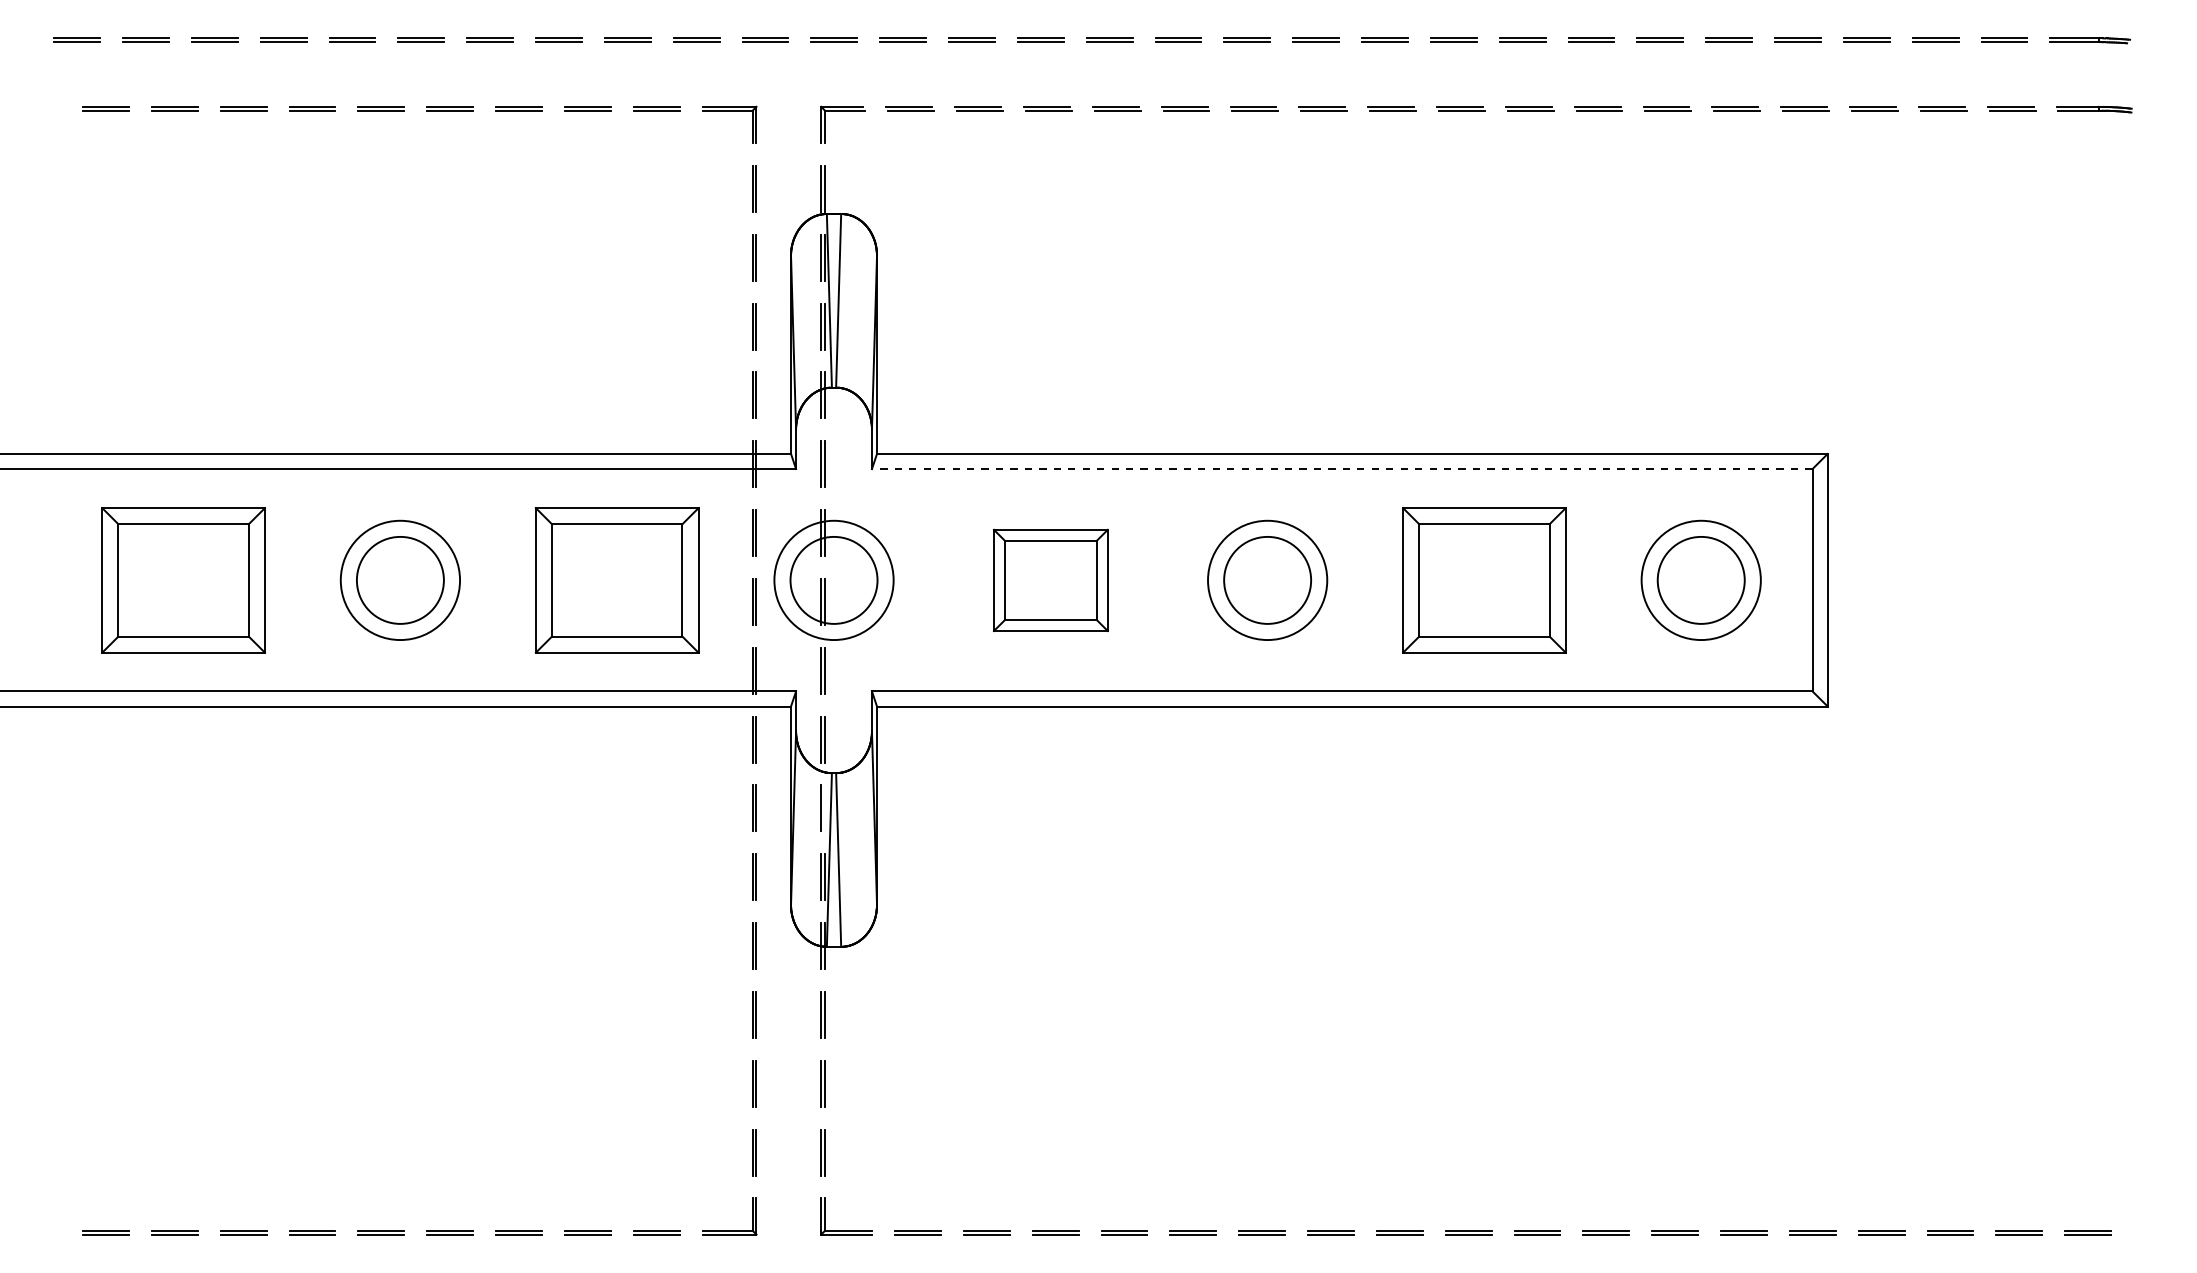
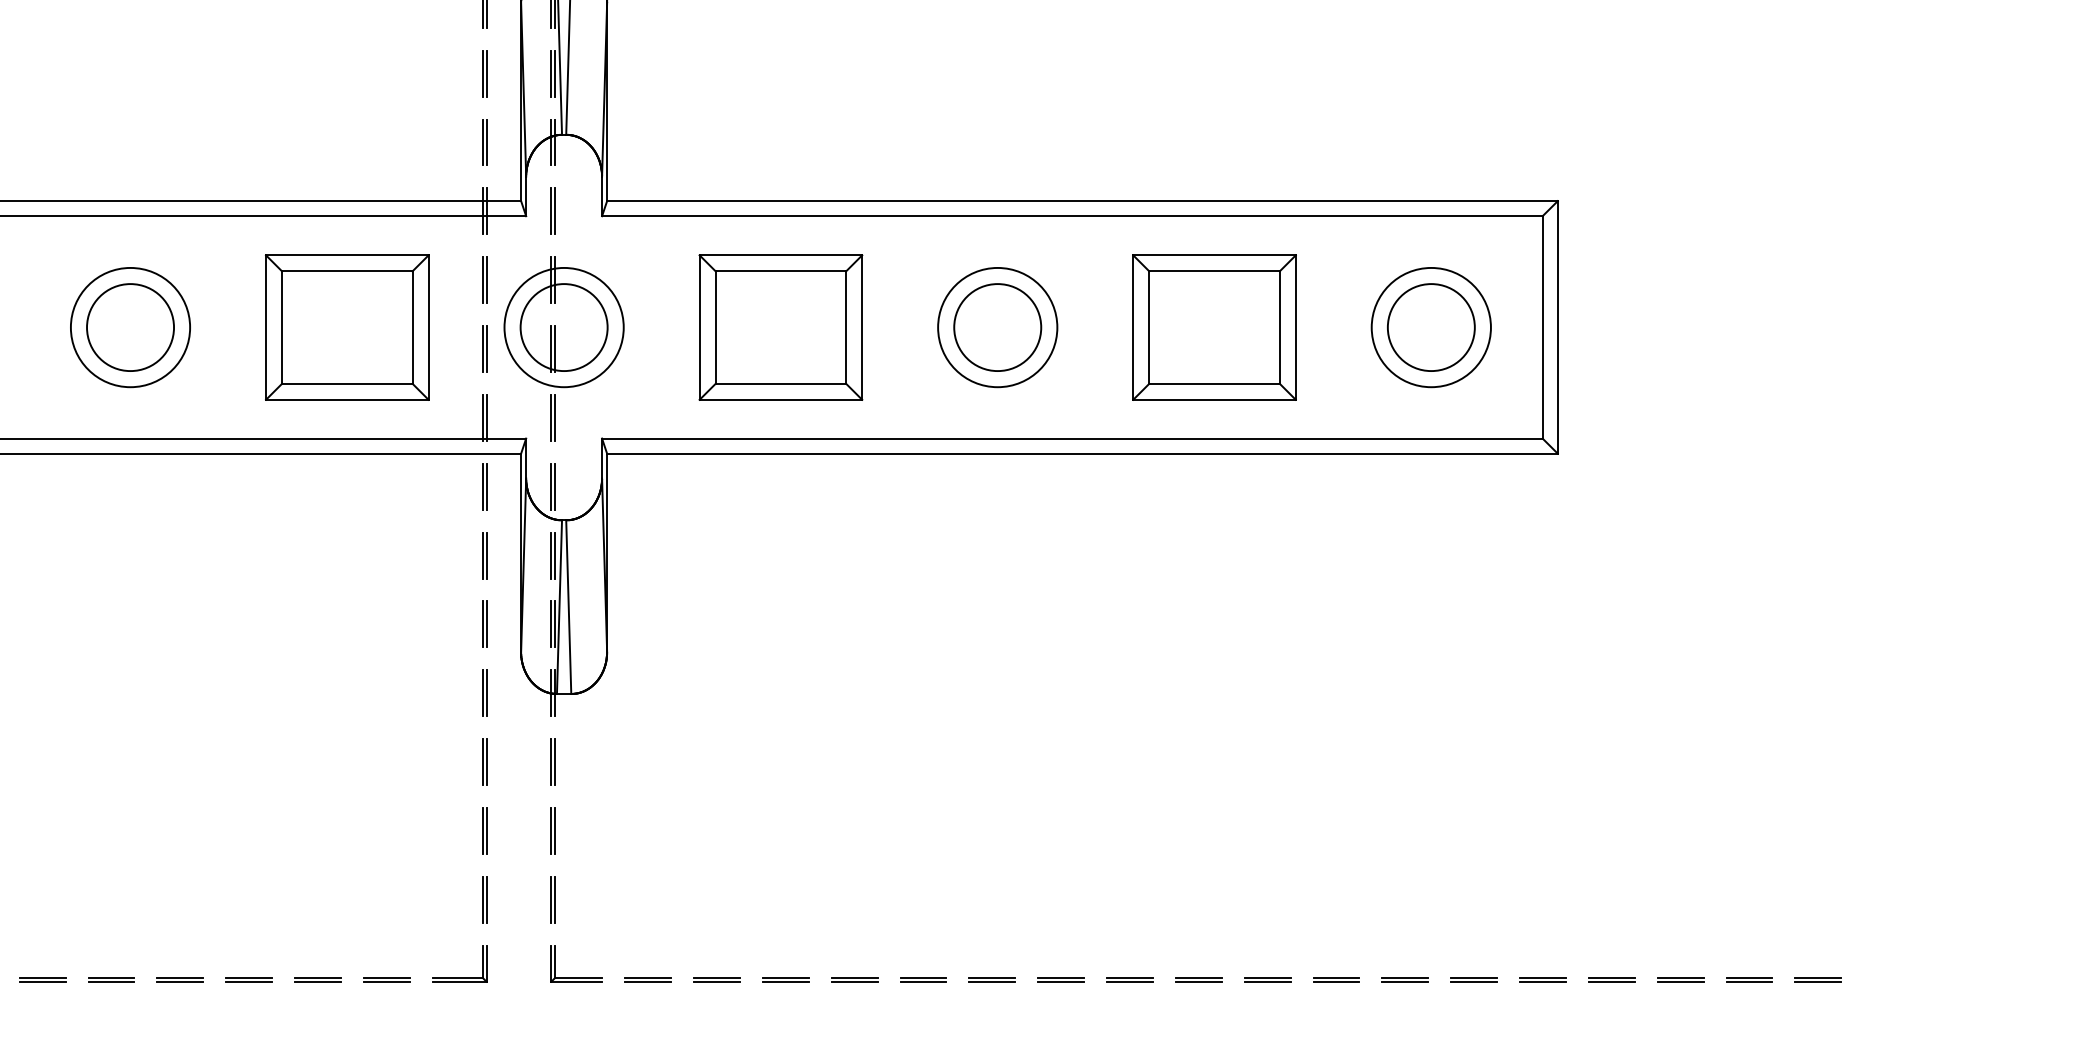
line: (1341, 469) -> (1071, 216), dashed -> solid
part: (1050, 580) -> (780, 327), size x1.43
line: (824, 808) -> (554, 555), added

